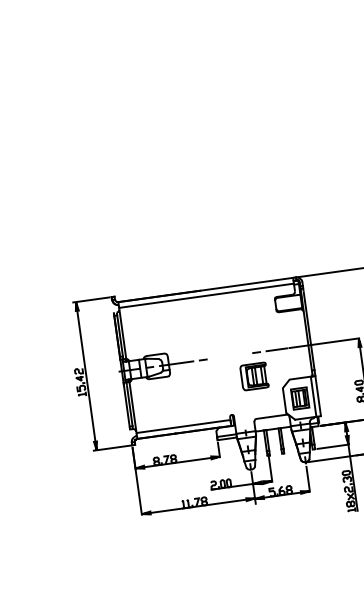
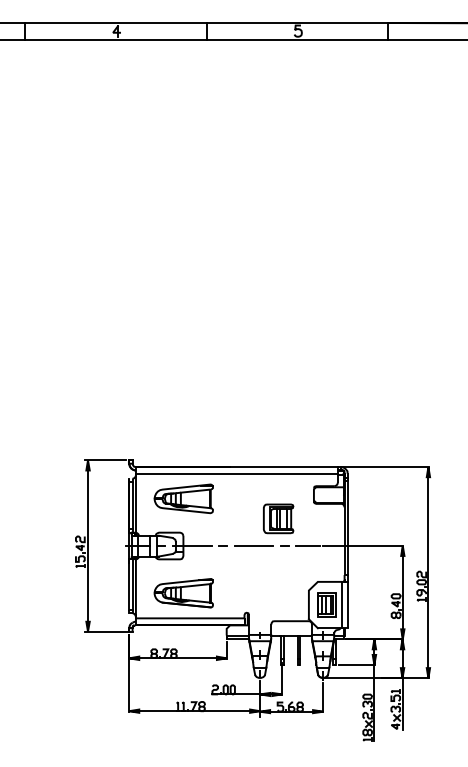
part: (163, 323) -> (183, 498), added
line: (229, 356) -> (253, 546), added
part: (254, 376) -> (278, 518), moved
part: (174, 405) -> (183, 593), added

